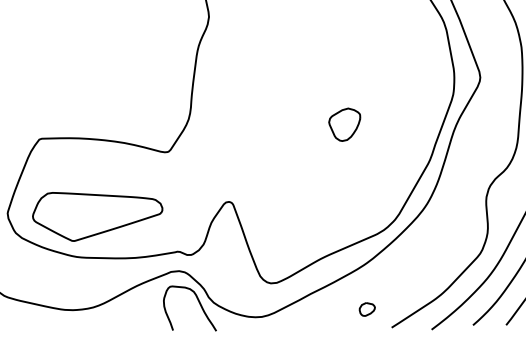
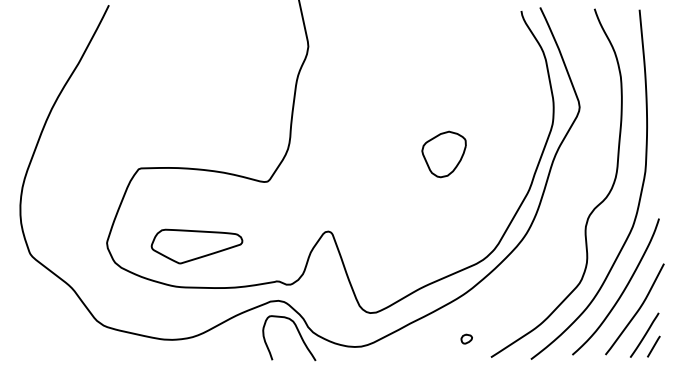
part: (344, 124) -> (443, 154), size x1.4
part: (97, 216) -> (196, 246), size x0.7
part: (367, 308) -> (466, 338), size x0.7

